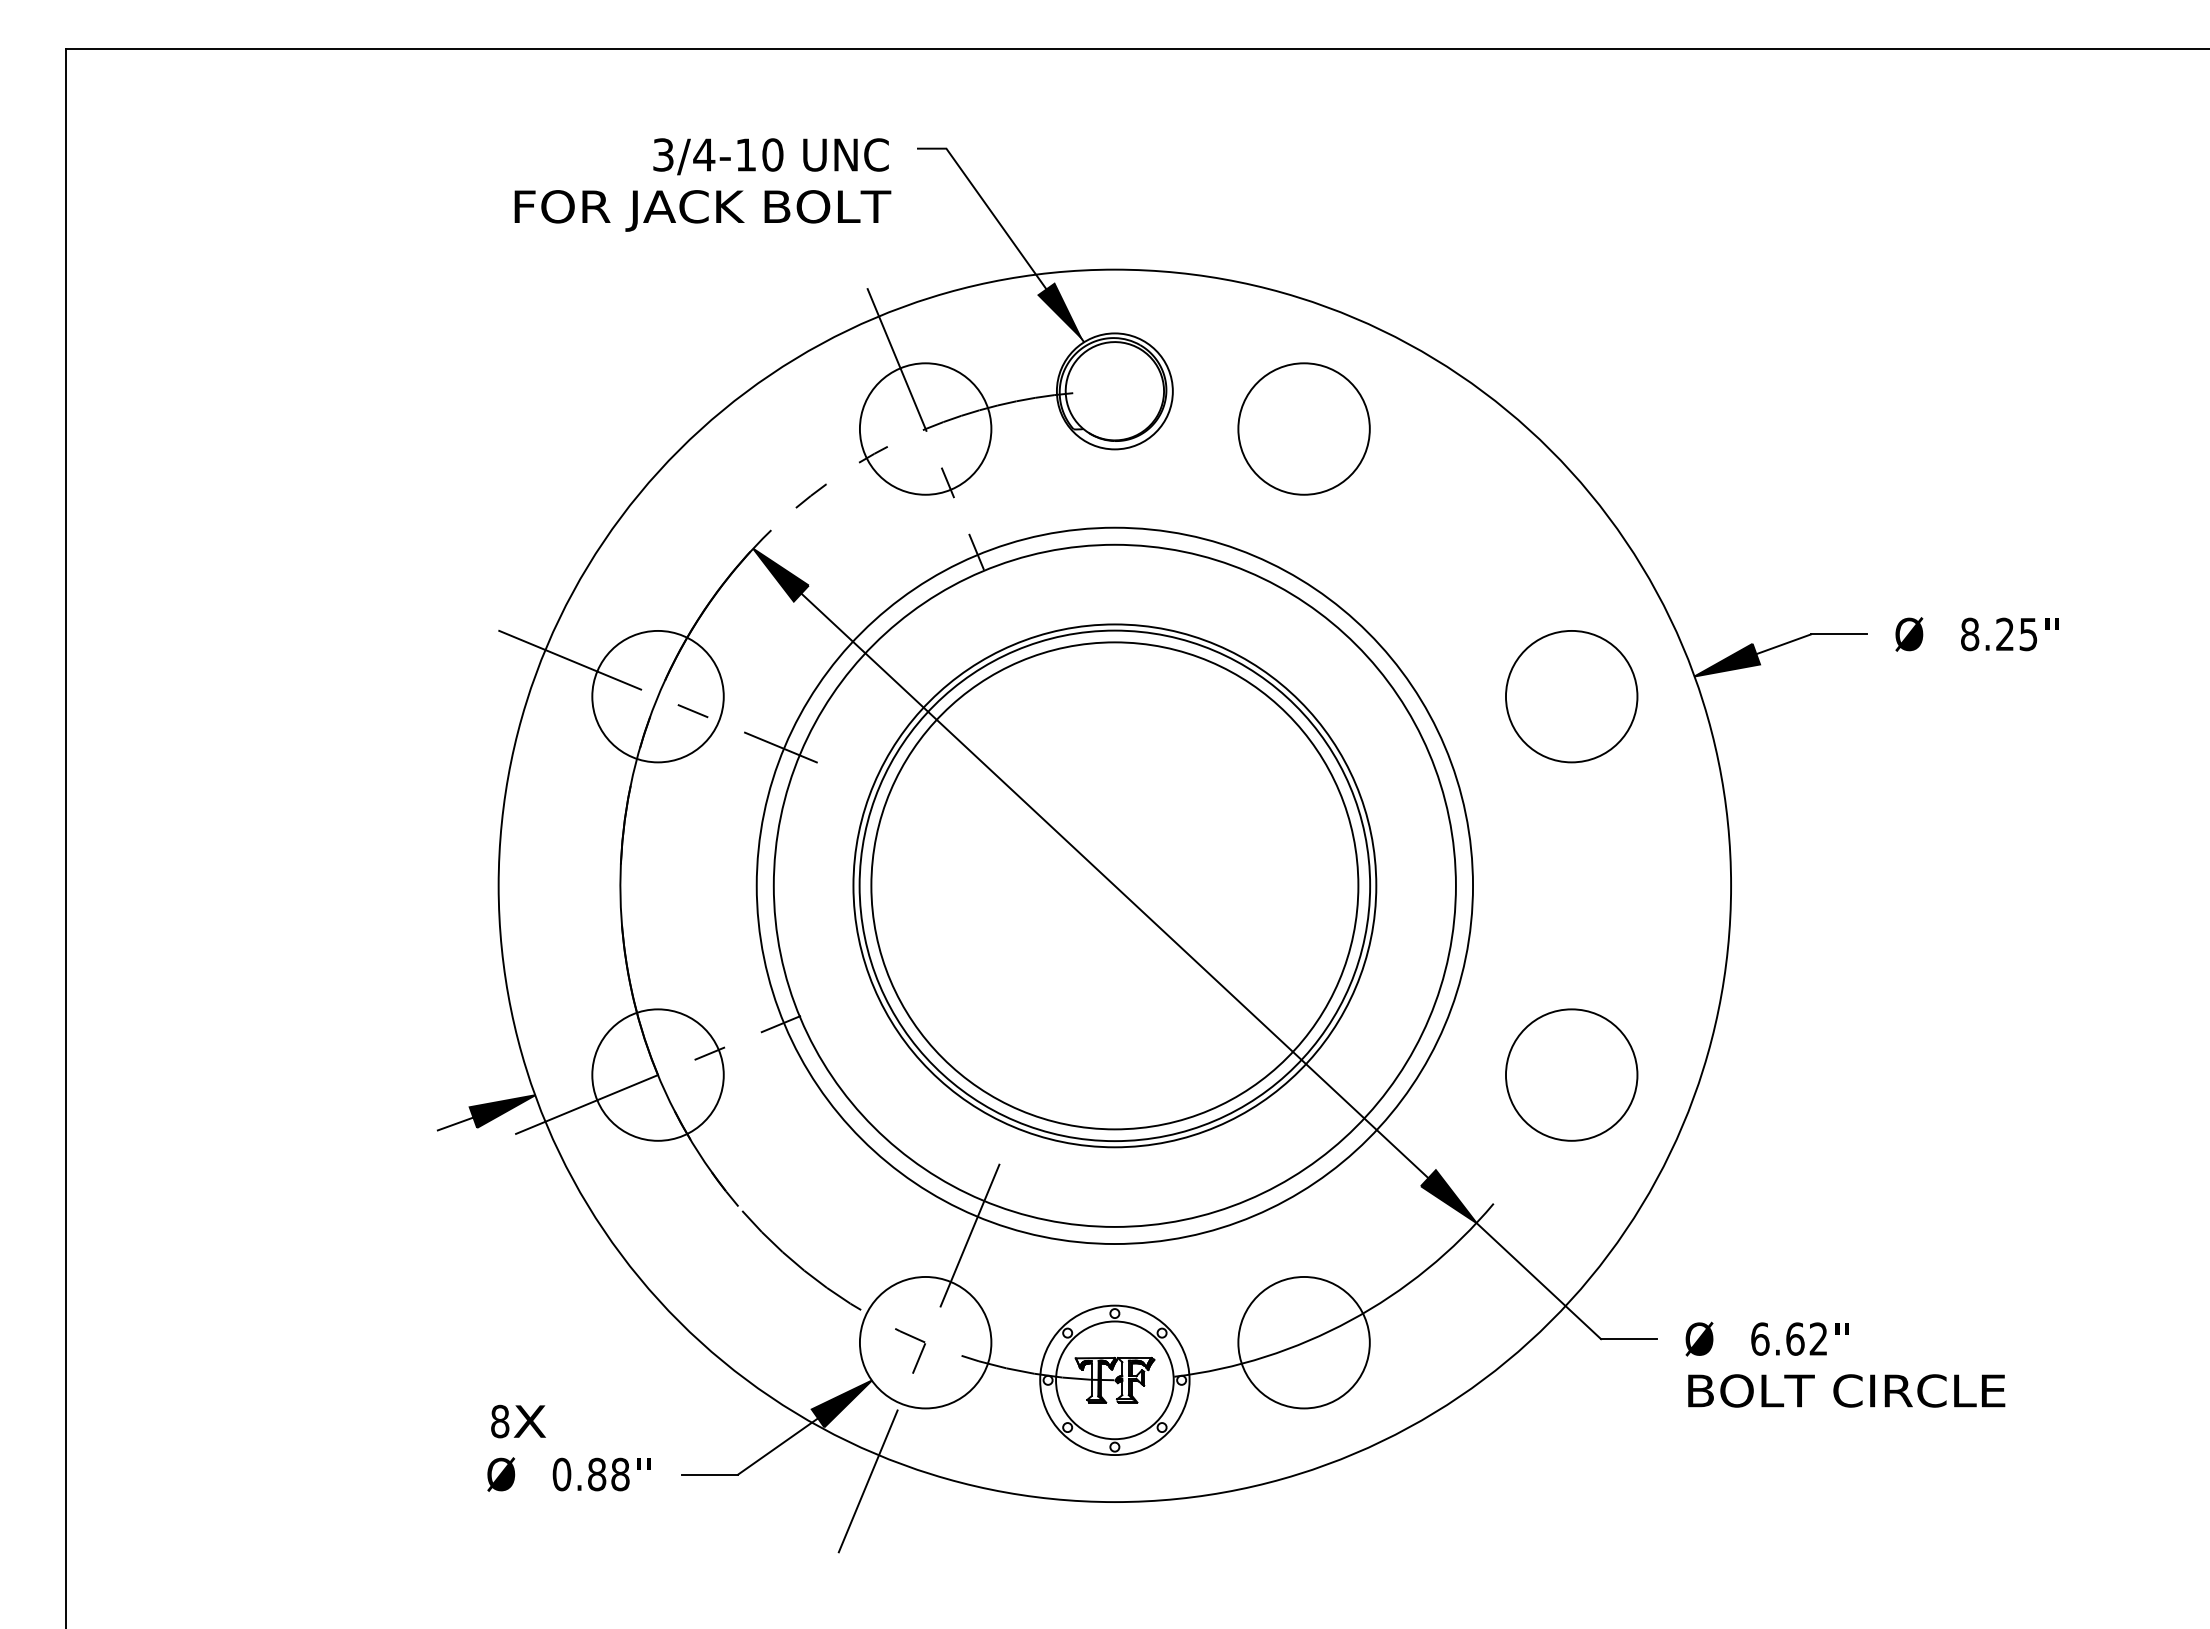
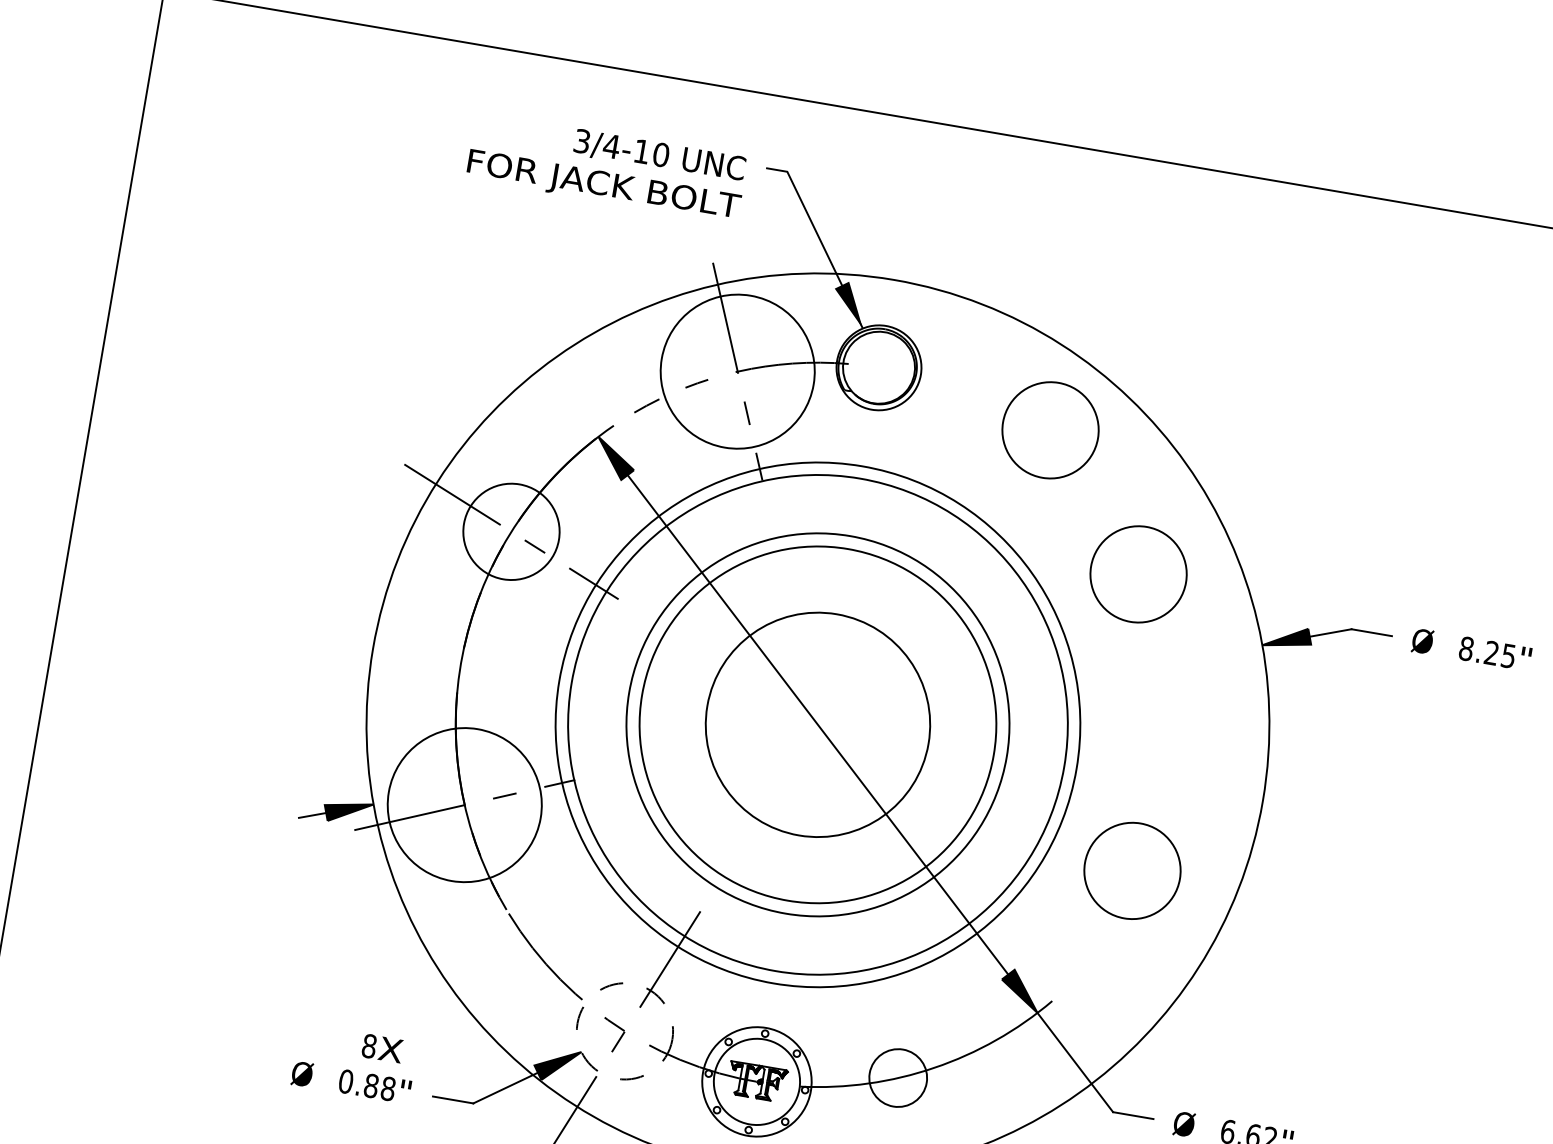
circle: (925, 428) -> (737, 371), size x1.6
circle: (1303, 428) -> (1050, 429), moved
circle: (1571, 696) -> (1138, 574), moved
circle: (1114, 885) -> (817, 724), size x0.6
circle: (657, 1074) -> (464, 804), size x1.6
circle: (1571, 1074) -> (1132, 870), moved
circle: (925, 1342) -> (624, 1031), solid -> dashed
circle: (1303, 1342) -> (897, 1077), size x0.6
text: (518, 1421) -> (382, 1048), moved

